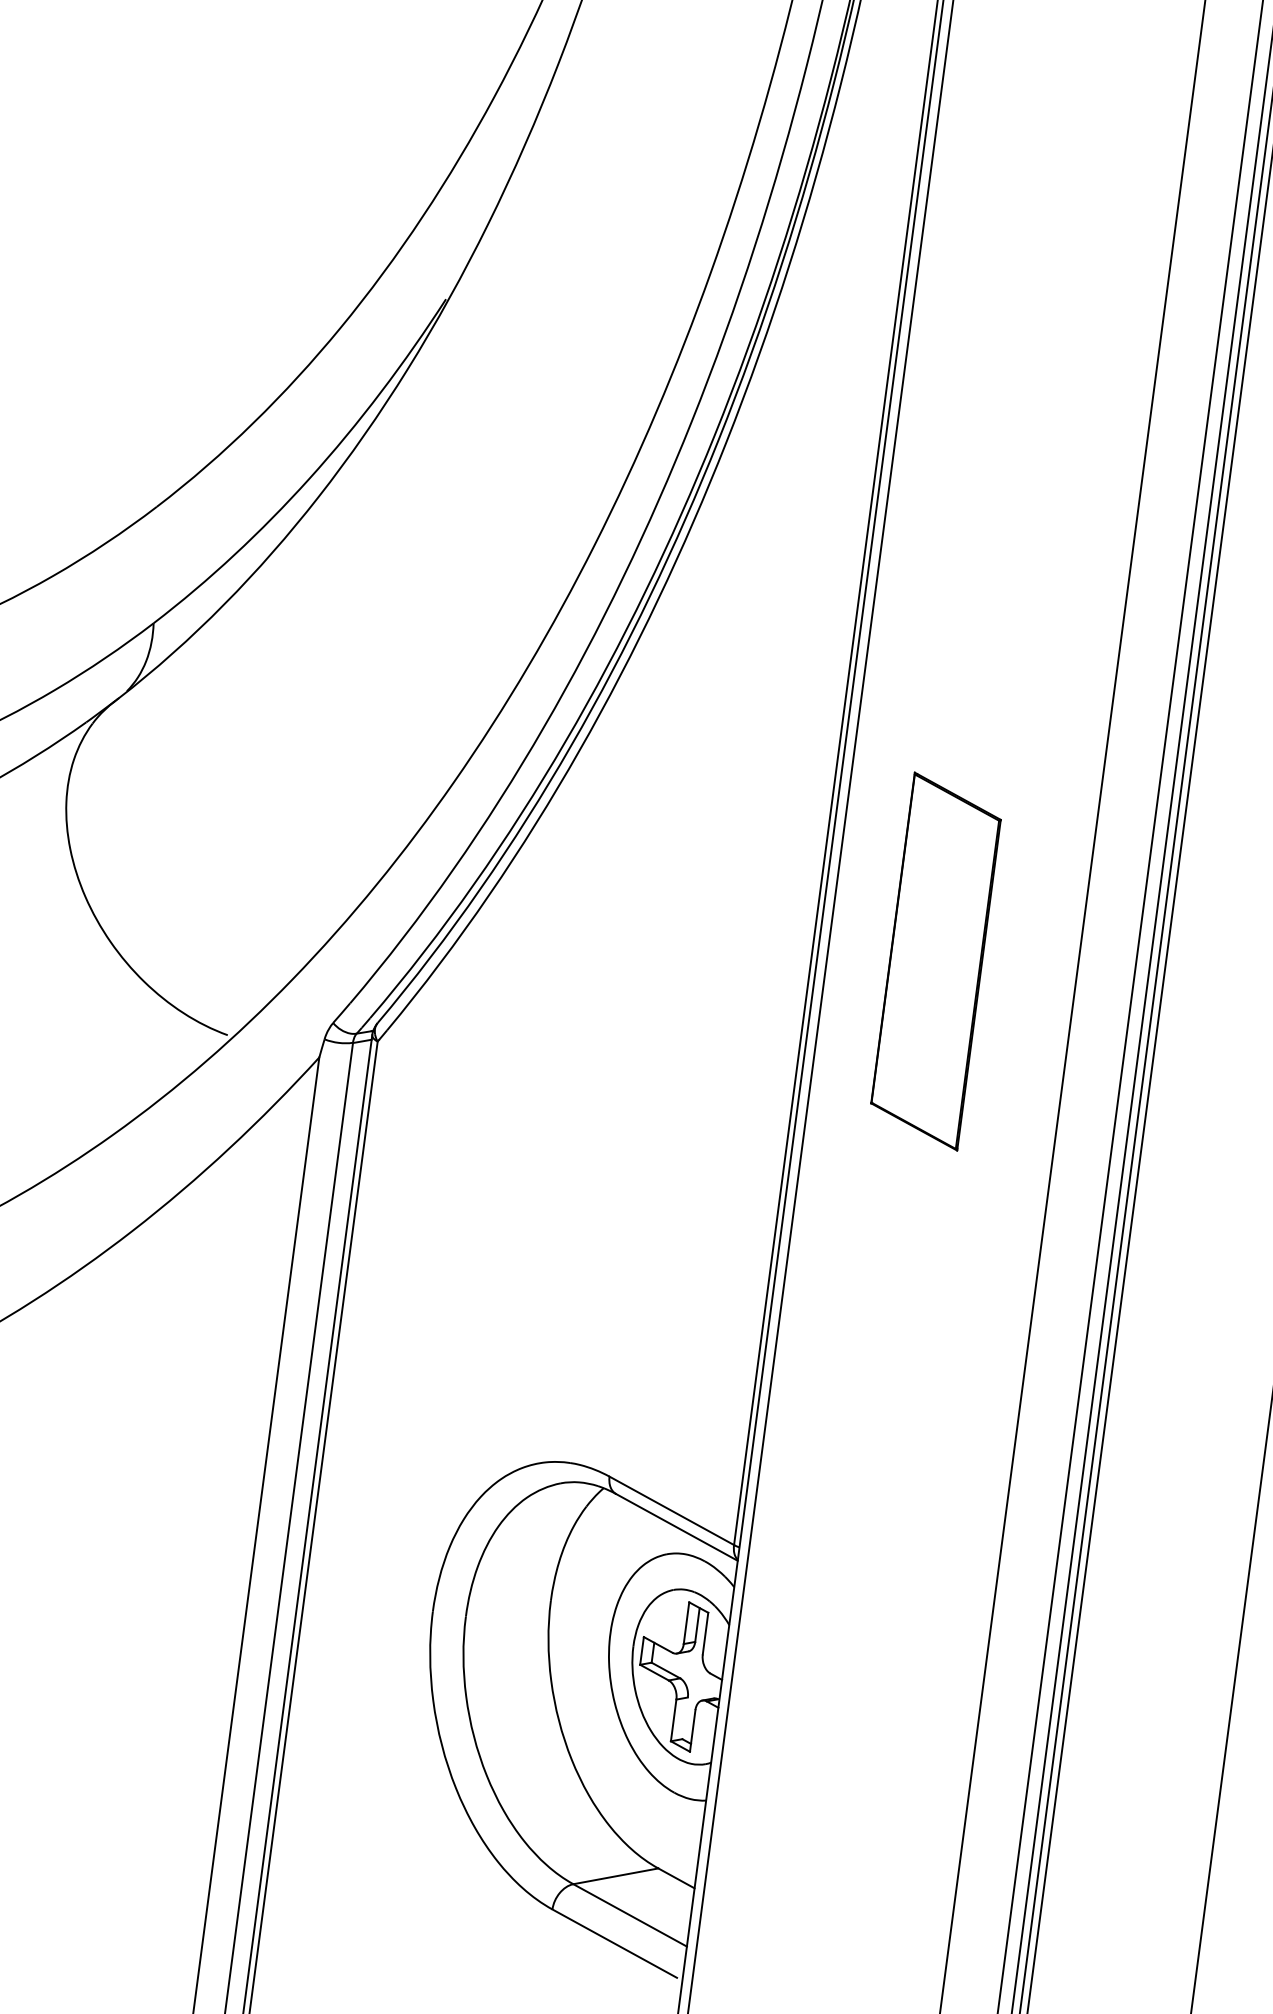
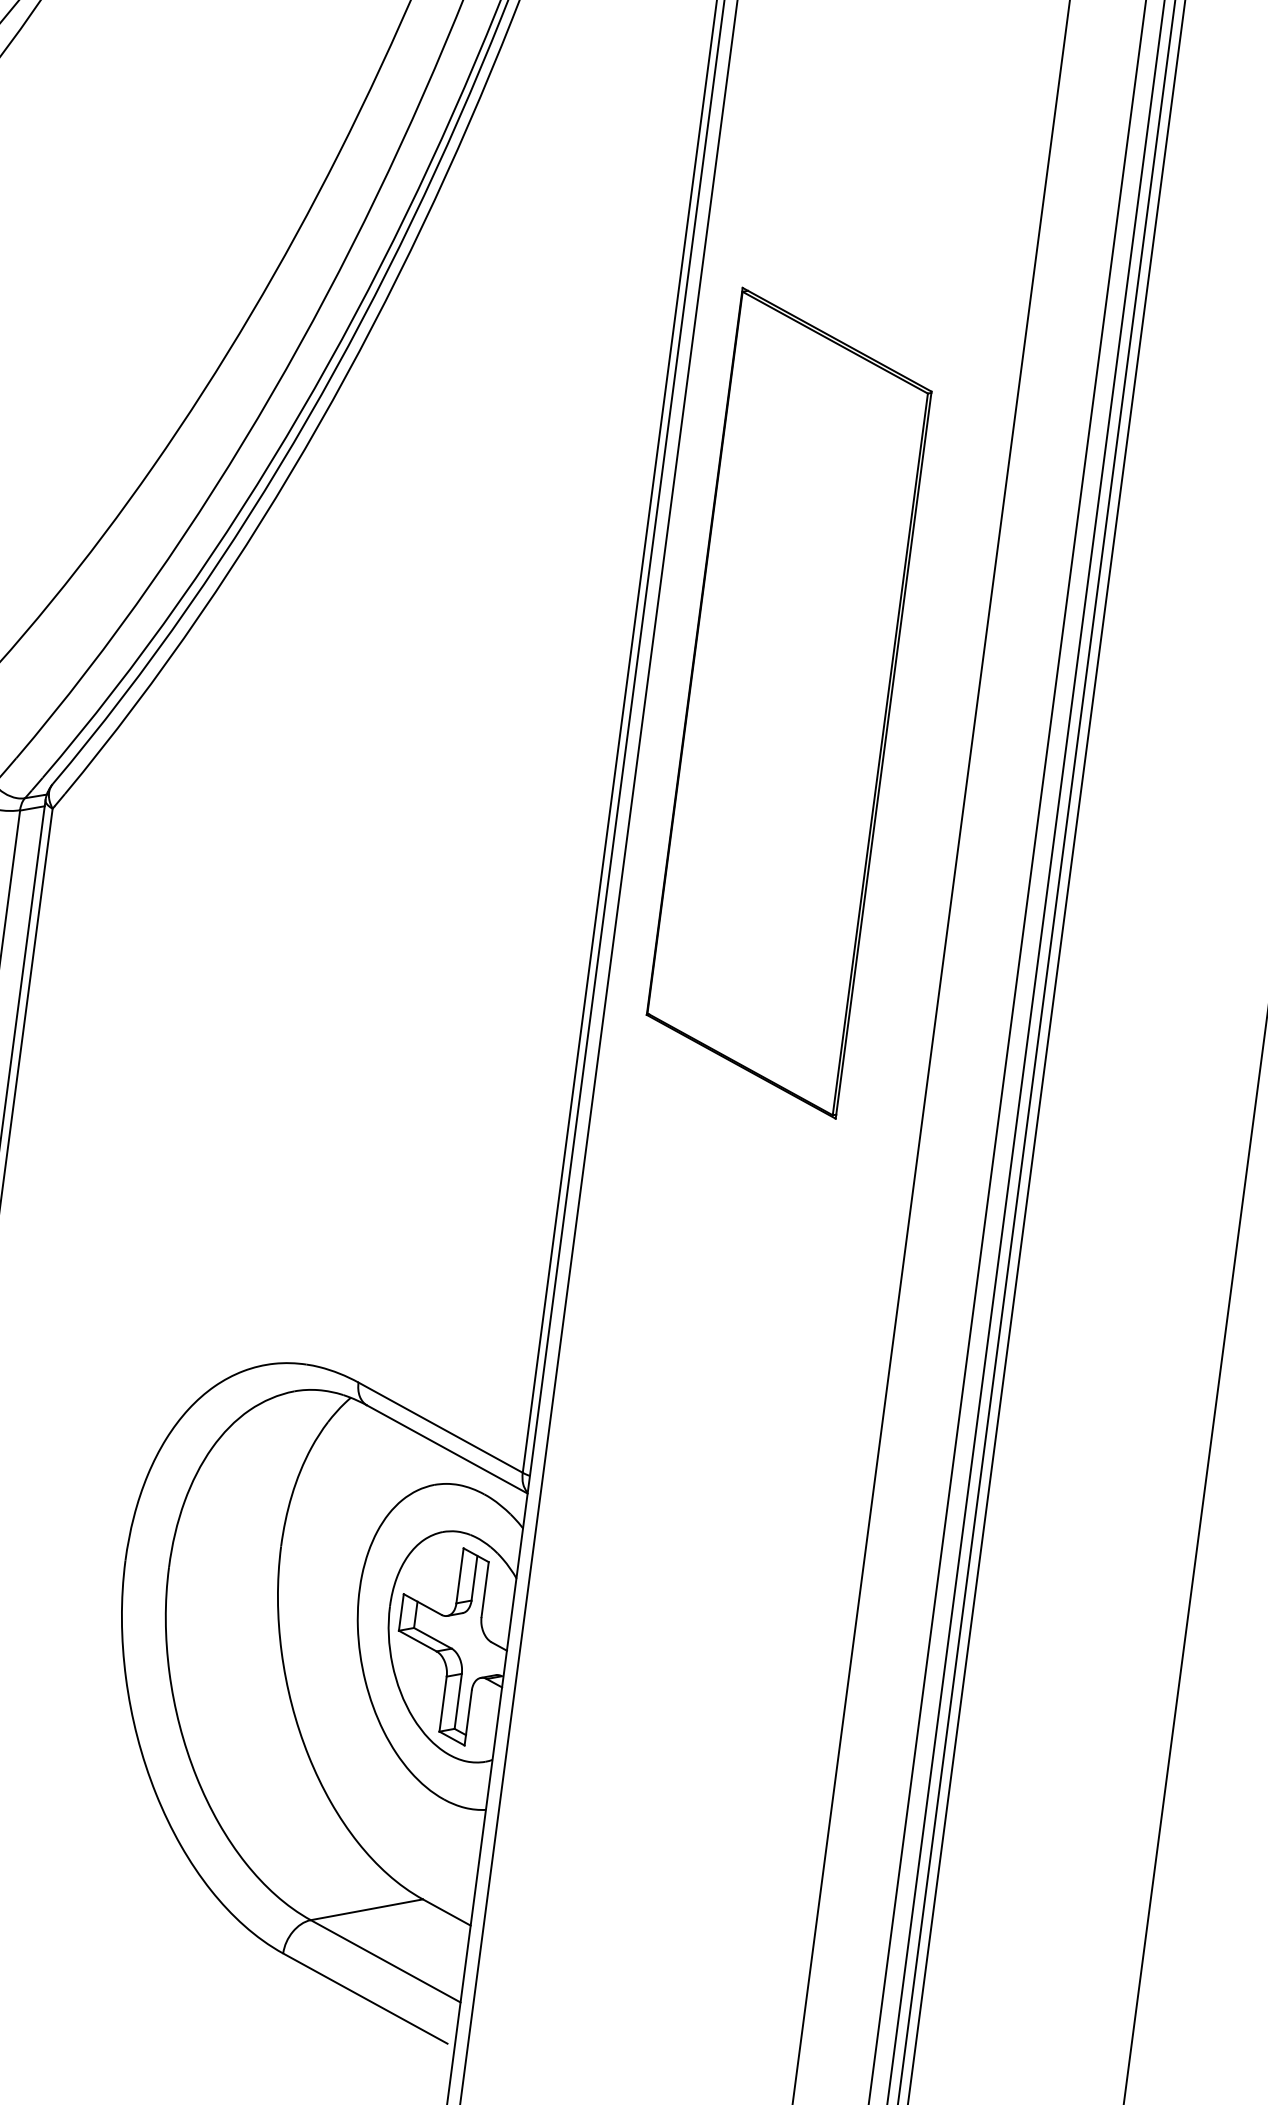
part: (935, 961) -> (788, 703), size x1.67
line: (684, 1718) -> (457, 1701), added

